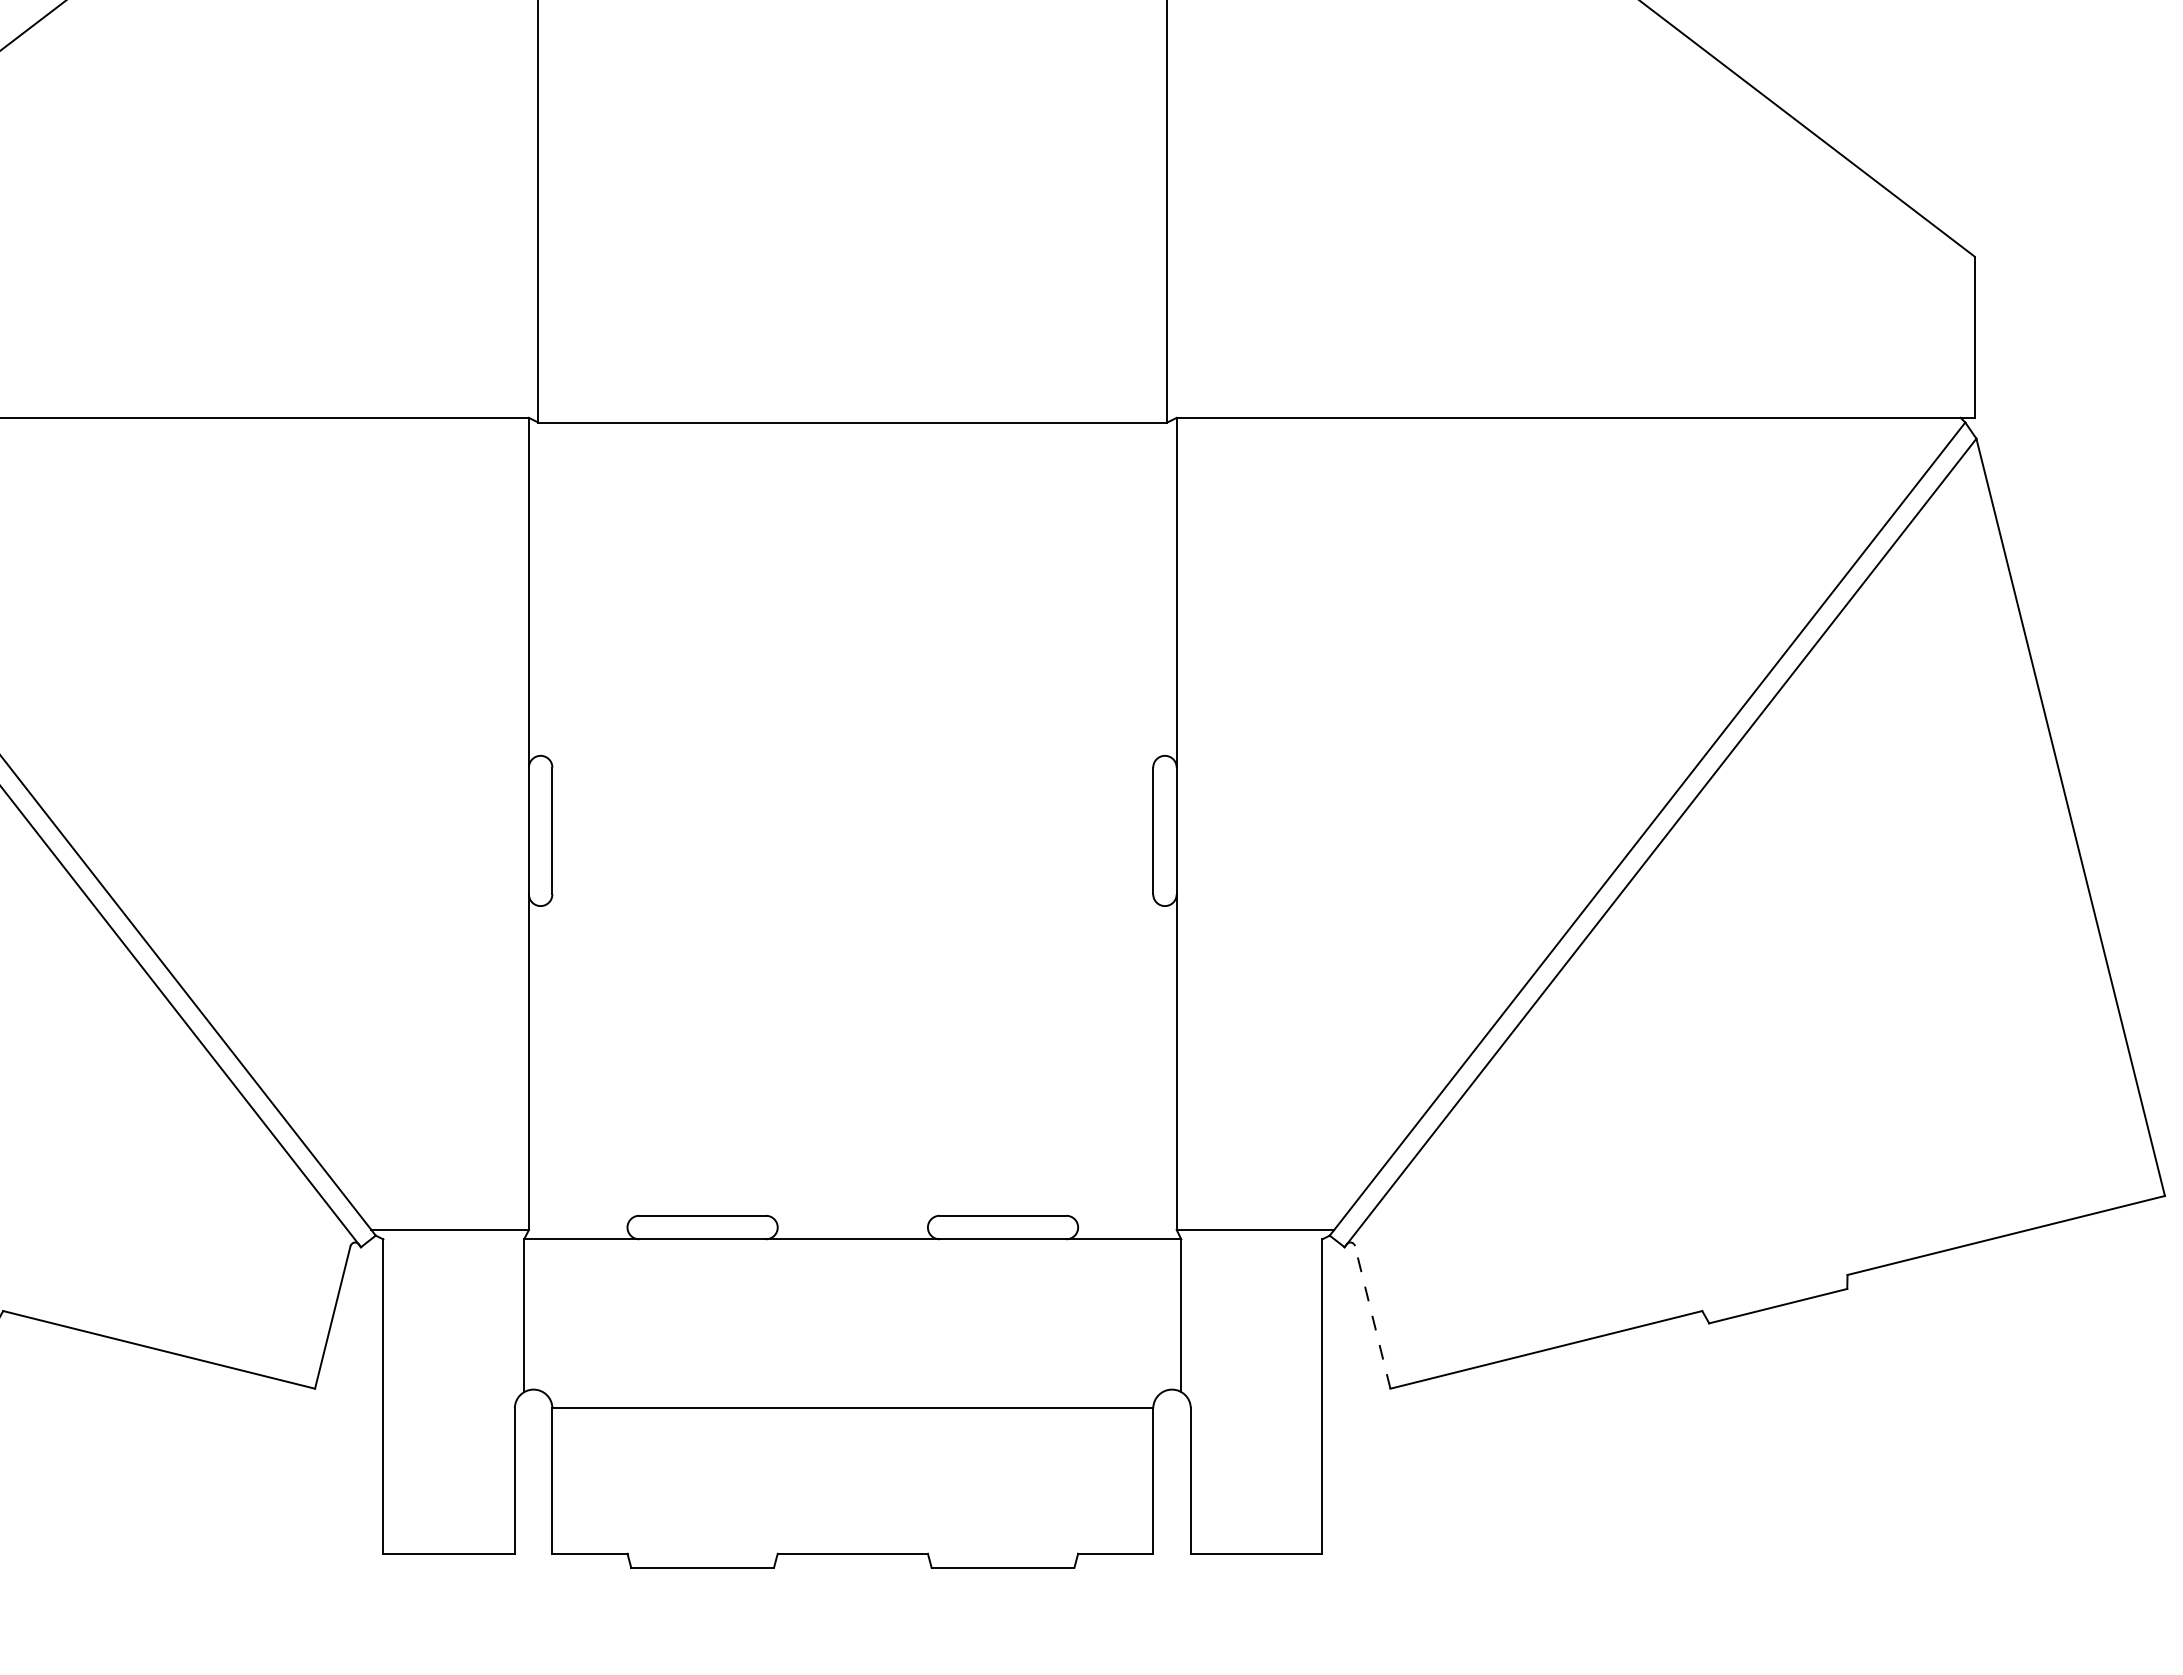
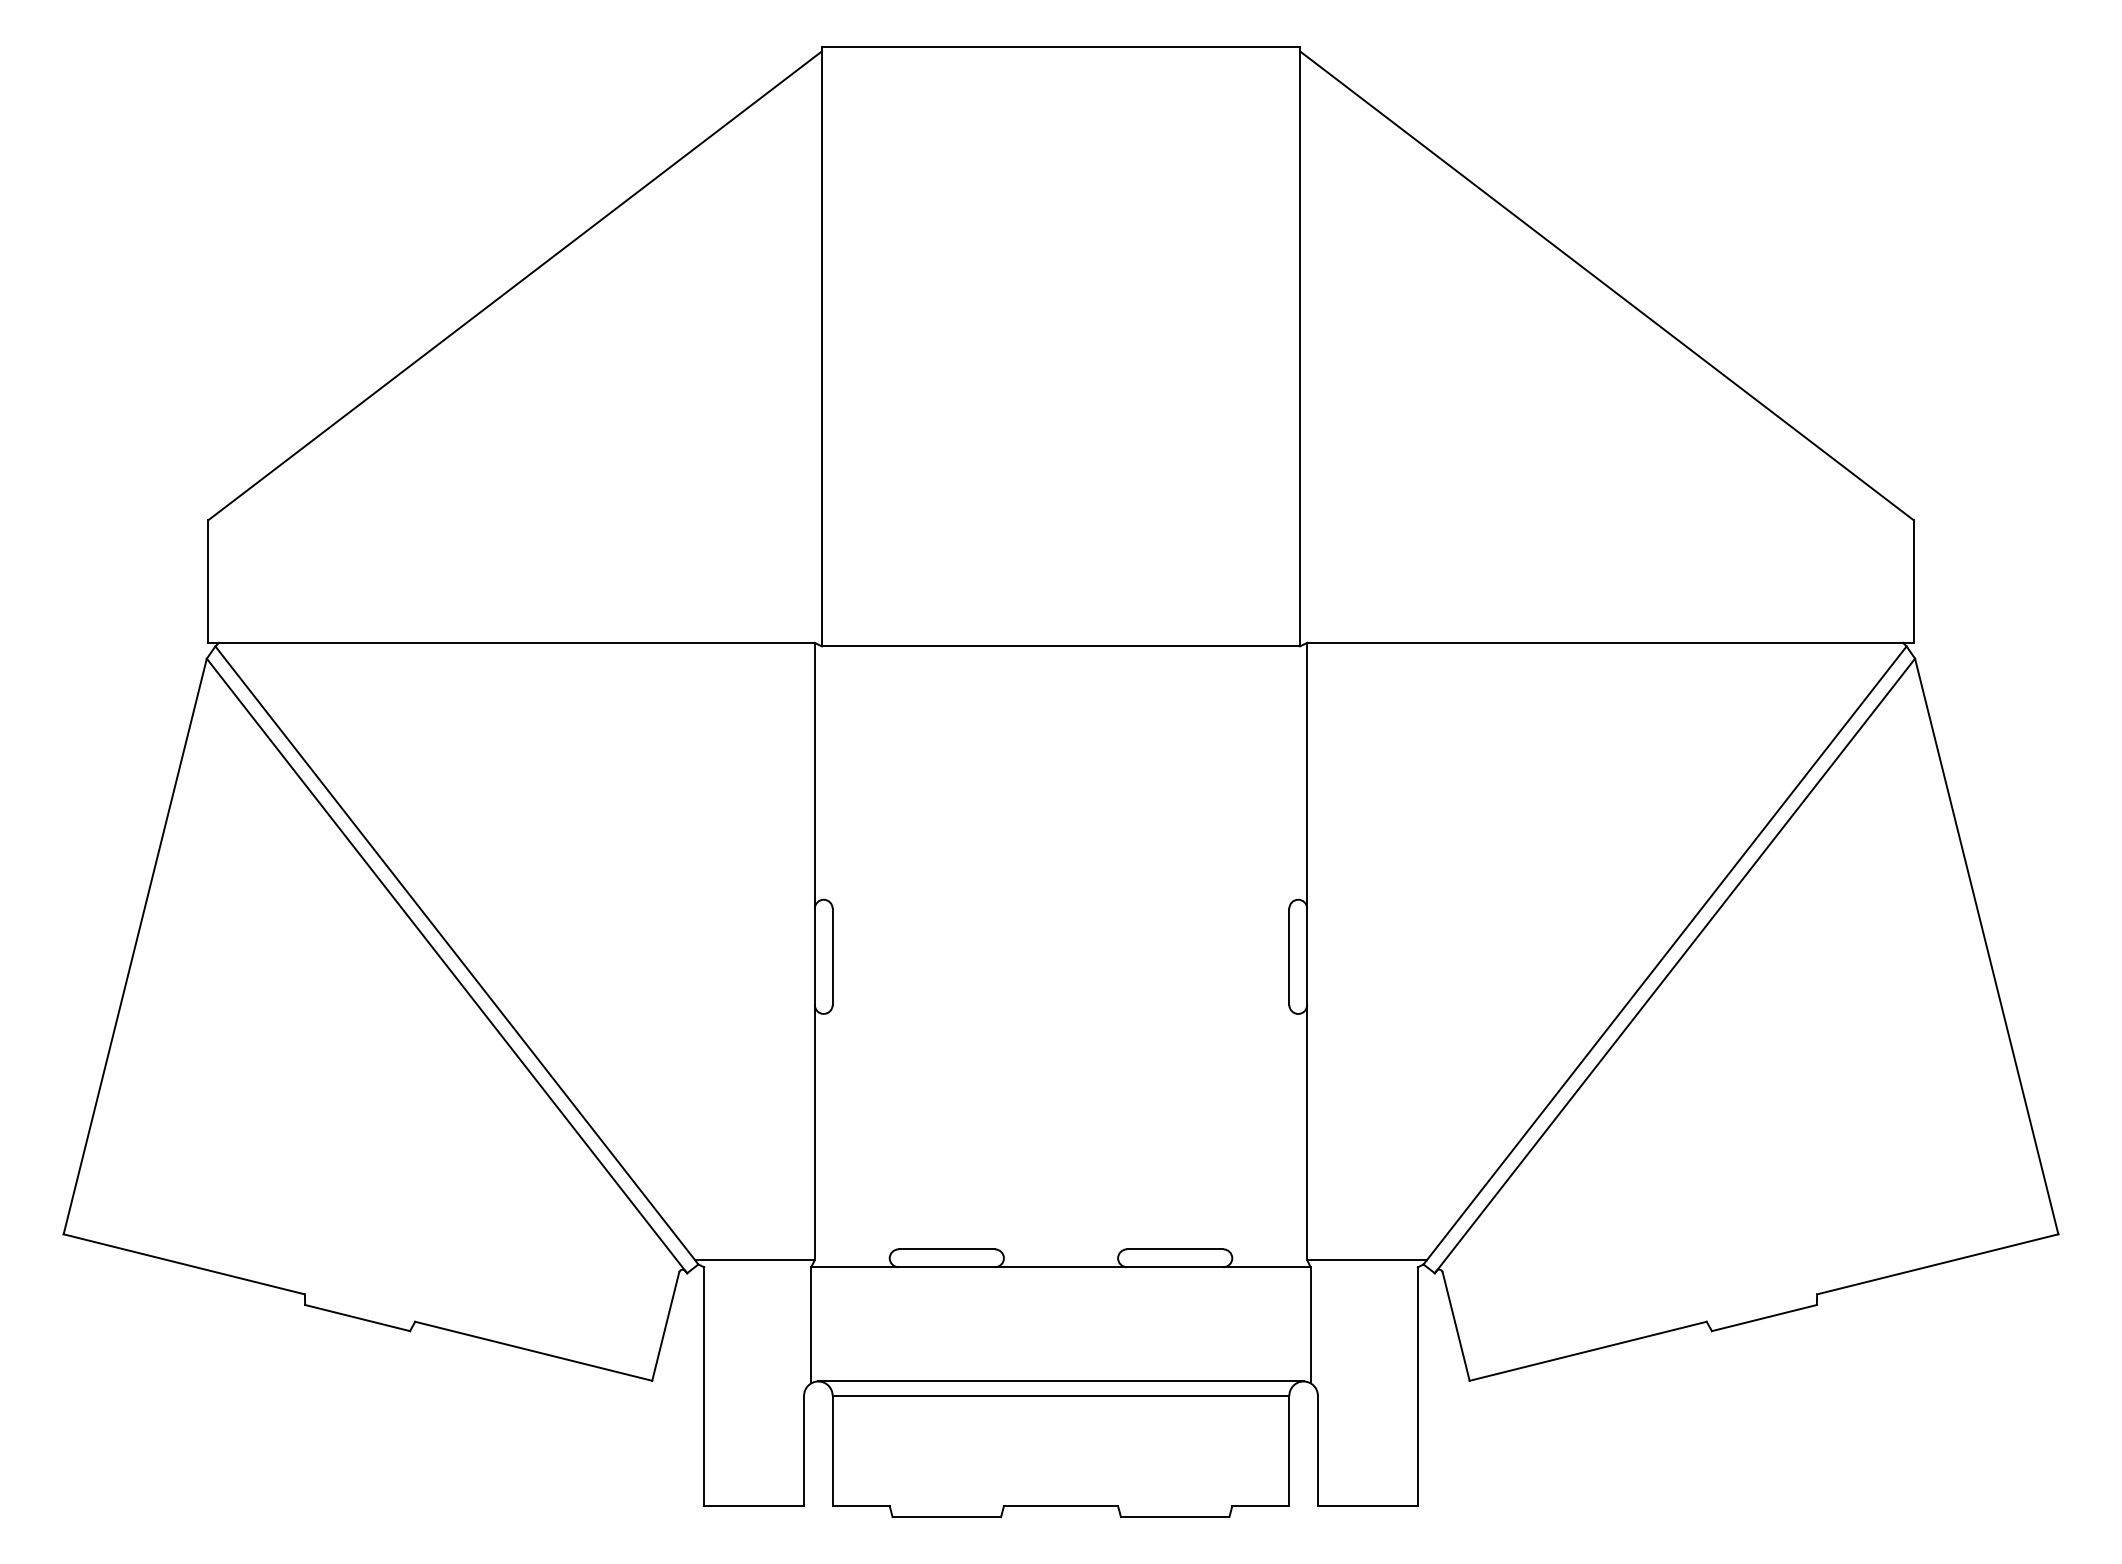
line: (1373, 1317) -> (1456, 1326), dashed -> solid
line: (852, 1389) -> (1060, 1381), added

